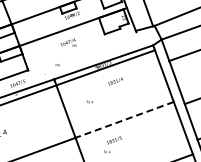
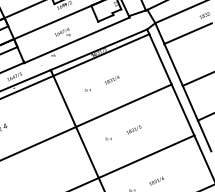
line: (81, 51) -> (76, 40), added
text: (114, 80) -> (111, 79), moved
line: (124, 119) -> (123, 105), dashed -> solid
text: (113, 139) -> (133, 129), moved

